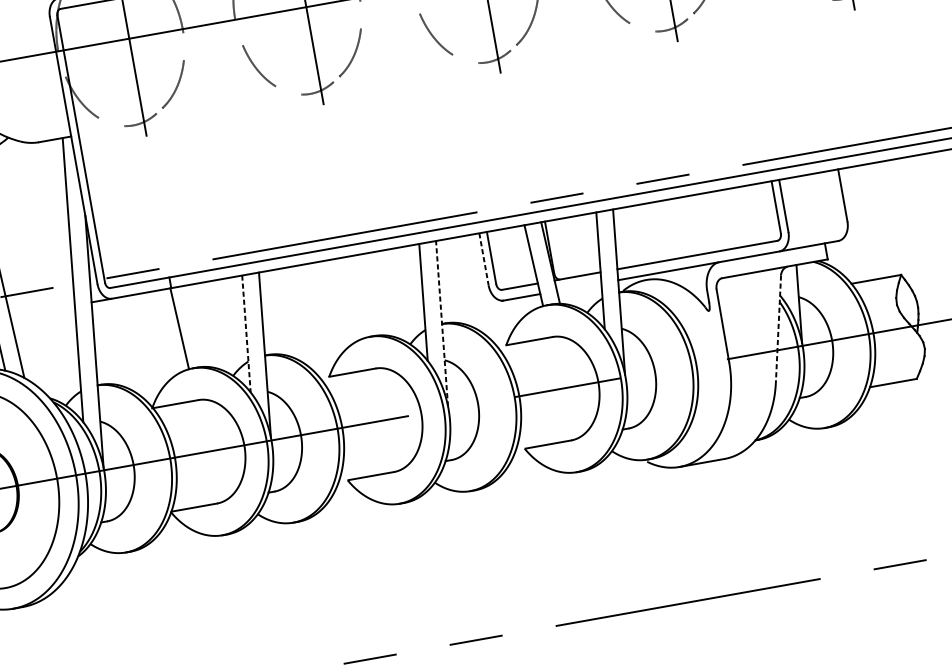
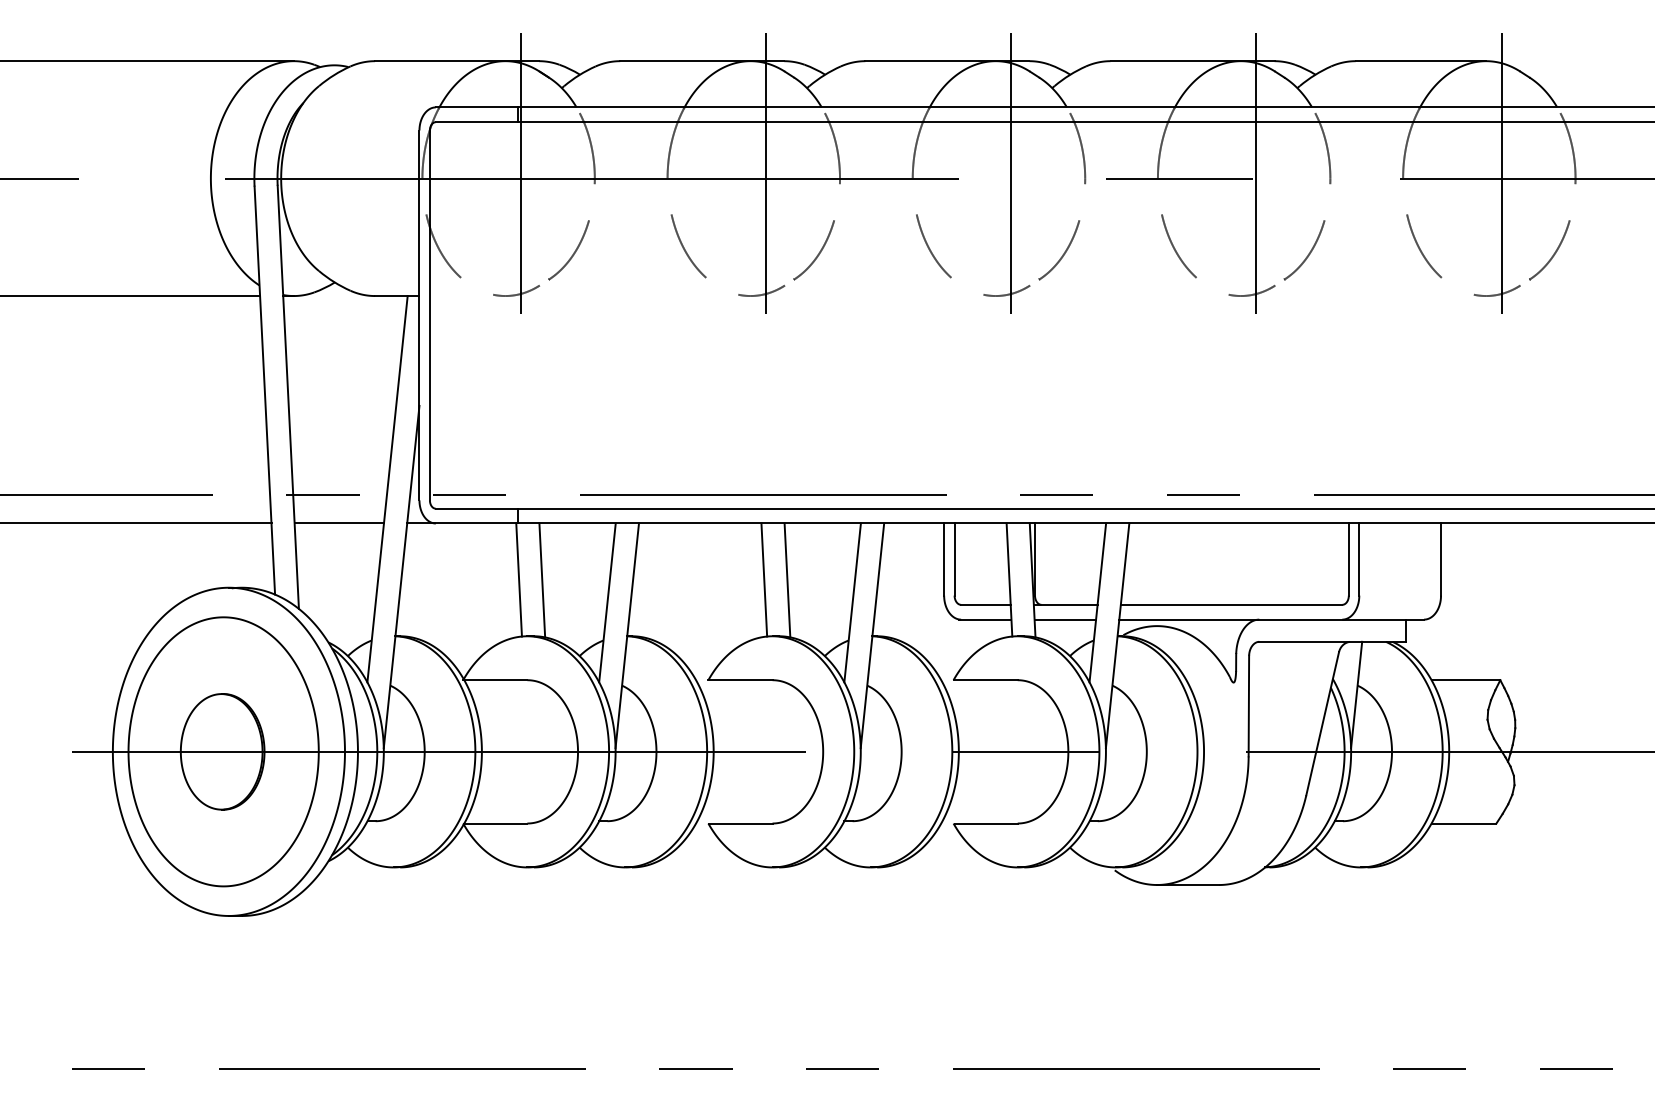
line: (484, 259) -> (944, 560), dashed -> solid
line: (579, 287) -> (1065, 619), added
line: (373, 294) -> (787, 580), added
line: (356, 296) -> (764, 579), added
line: (42, 311) -> (338, 523), added
line: (442, 323) -> (872, 635), dashed -> solid
line: (196, 326) -> (542, 580), added
line: (778, 329) -> (1322, 724), dashed -> solid
line: (246, 333) -> (607, 602), dashed -> solid

